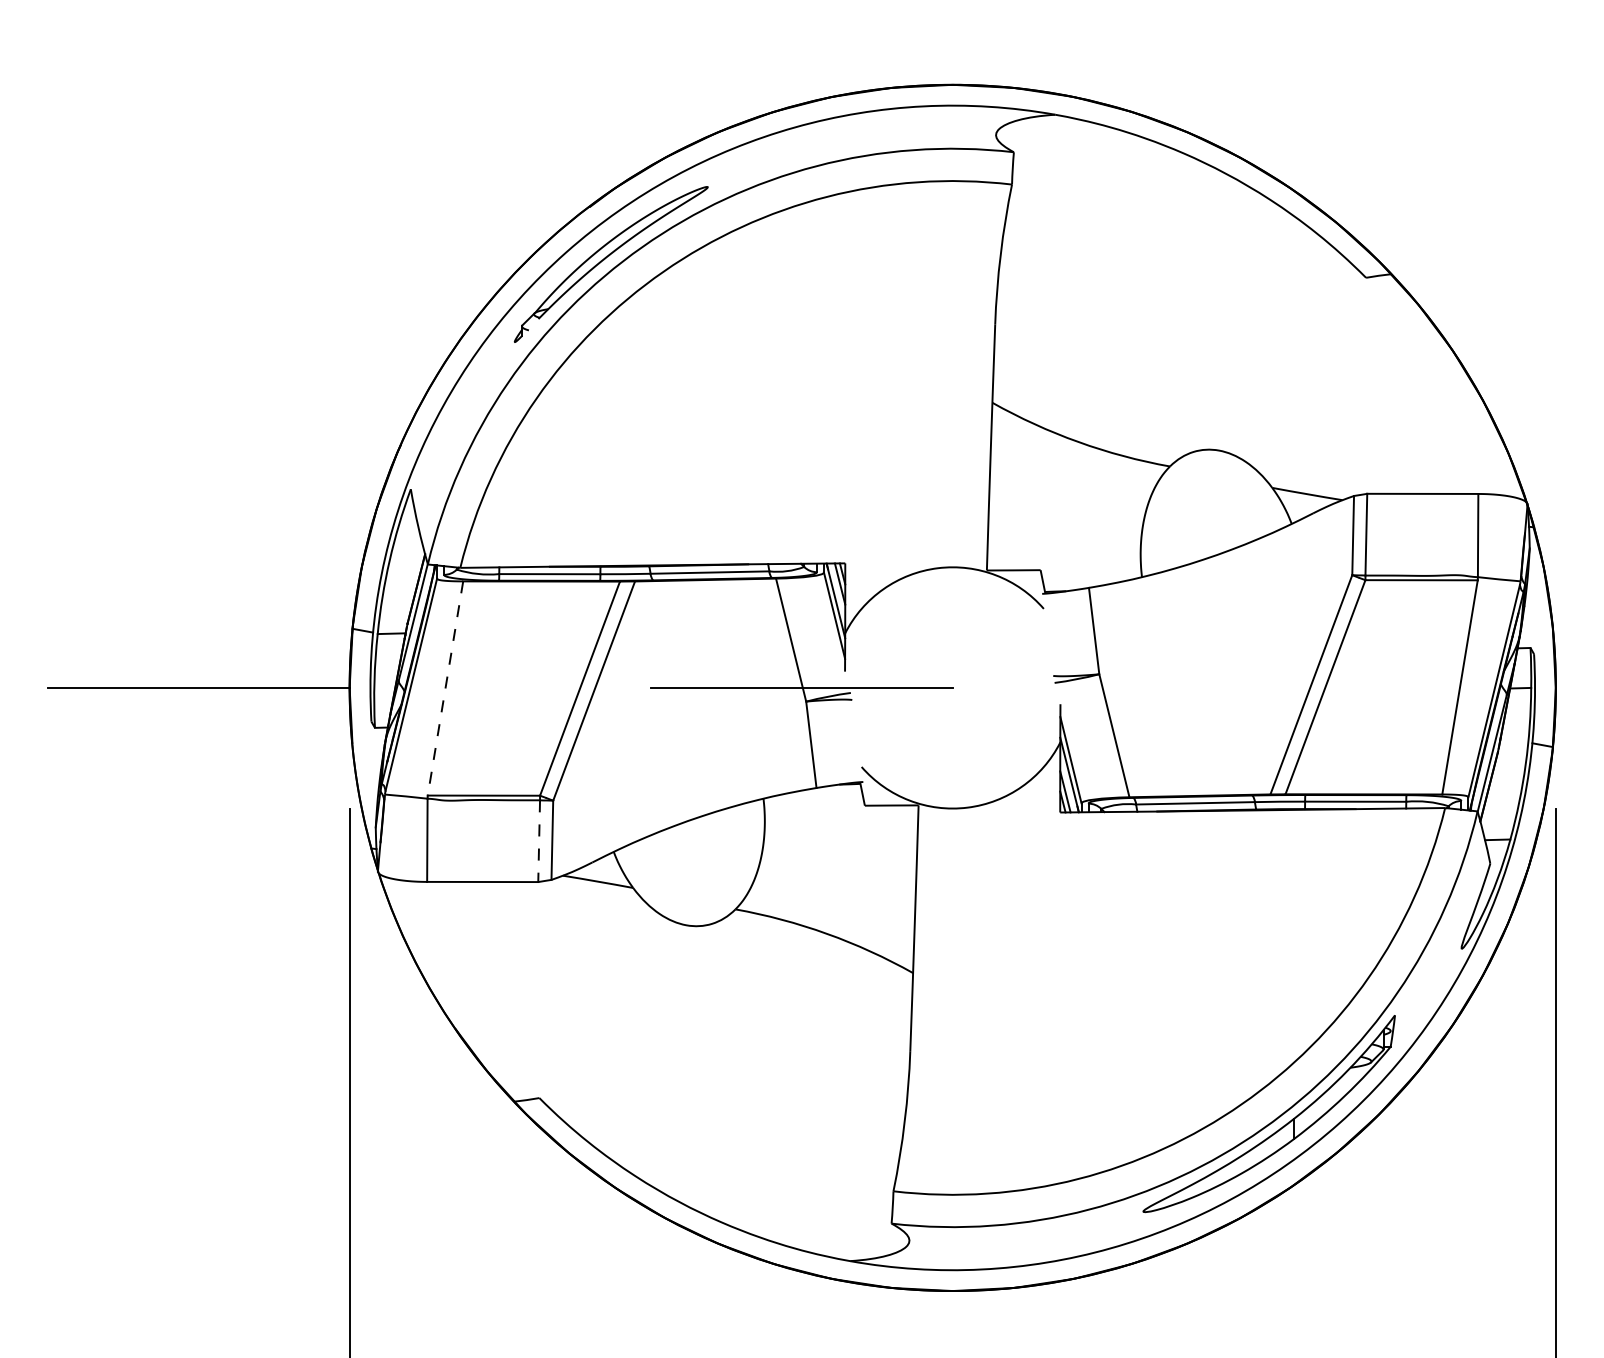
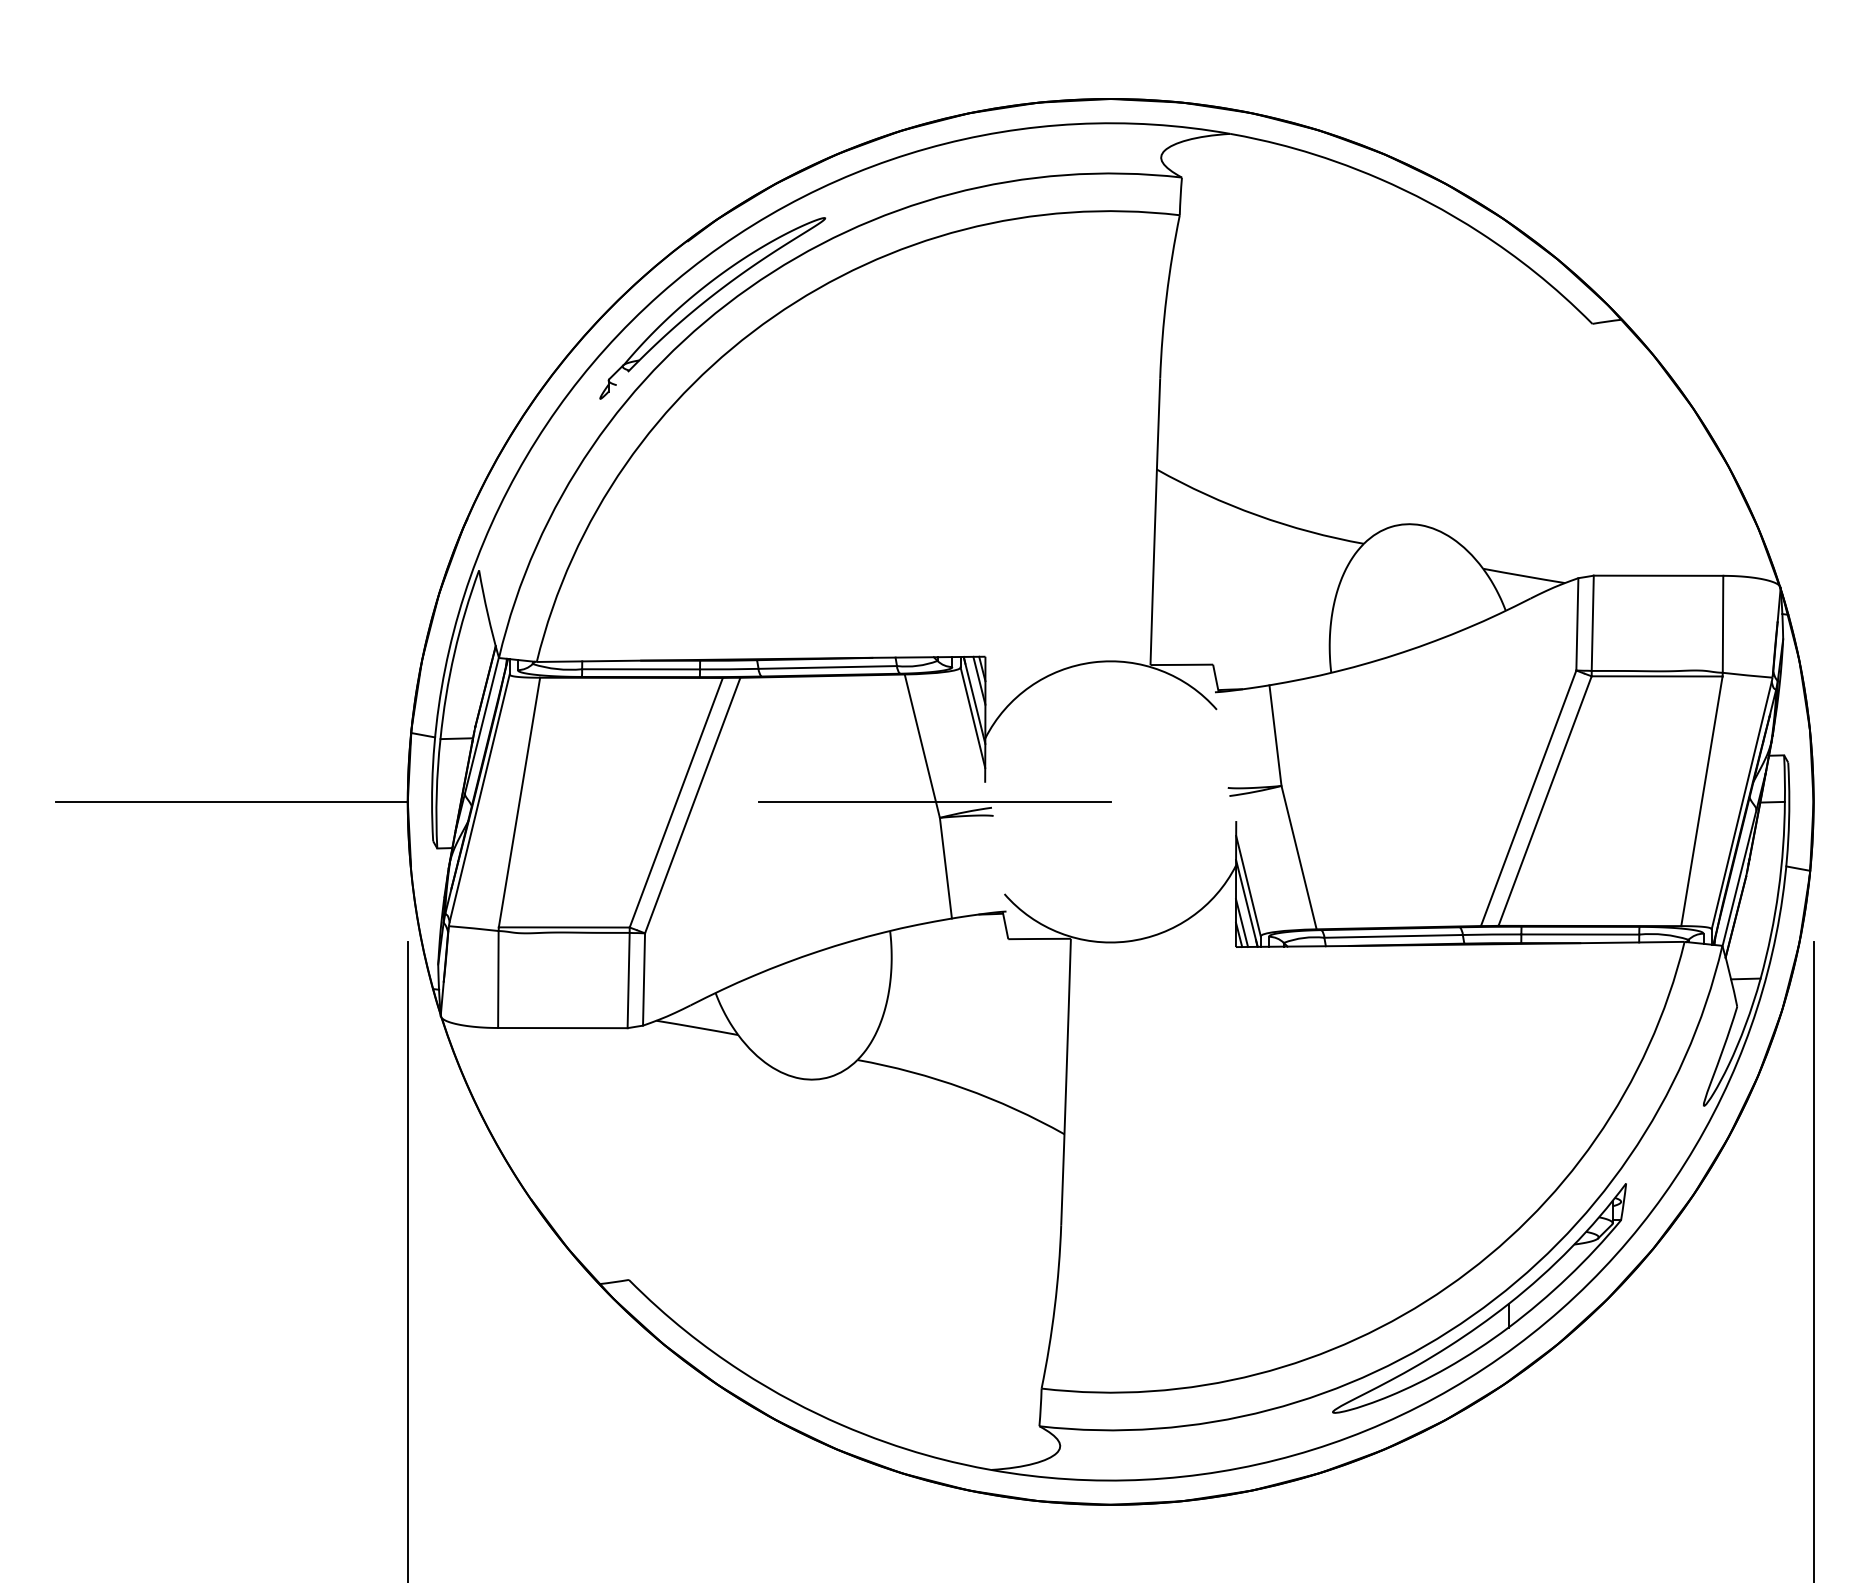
line: (445, 688) -> (519, 802), dashed -> solid
line: (539, 841) -> (629, 980), dashed -> solid

